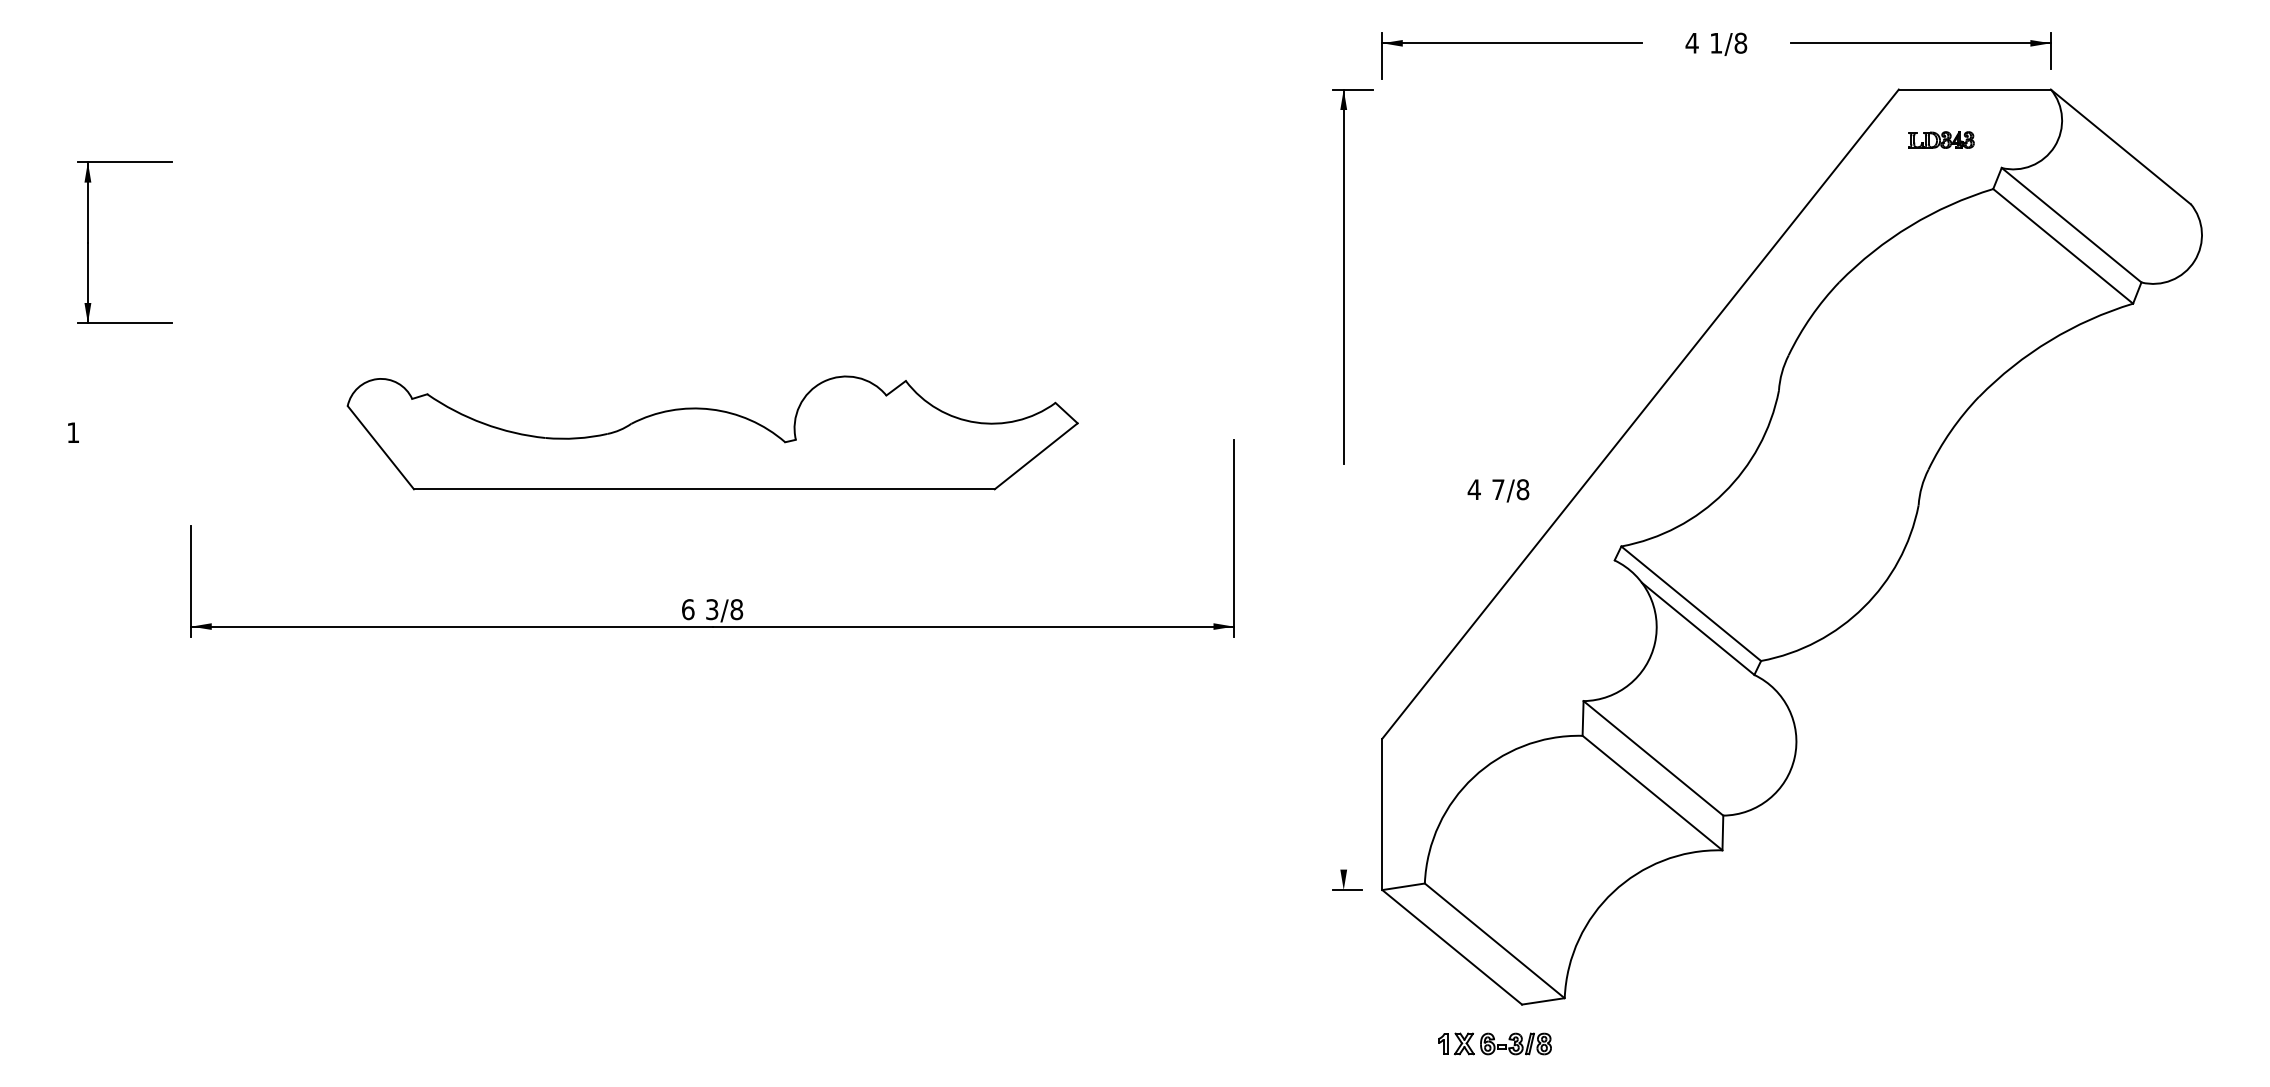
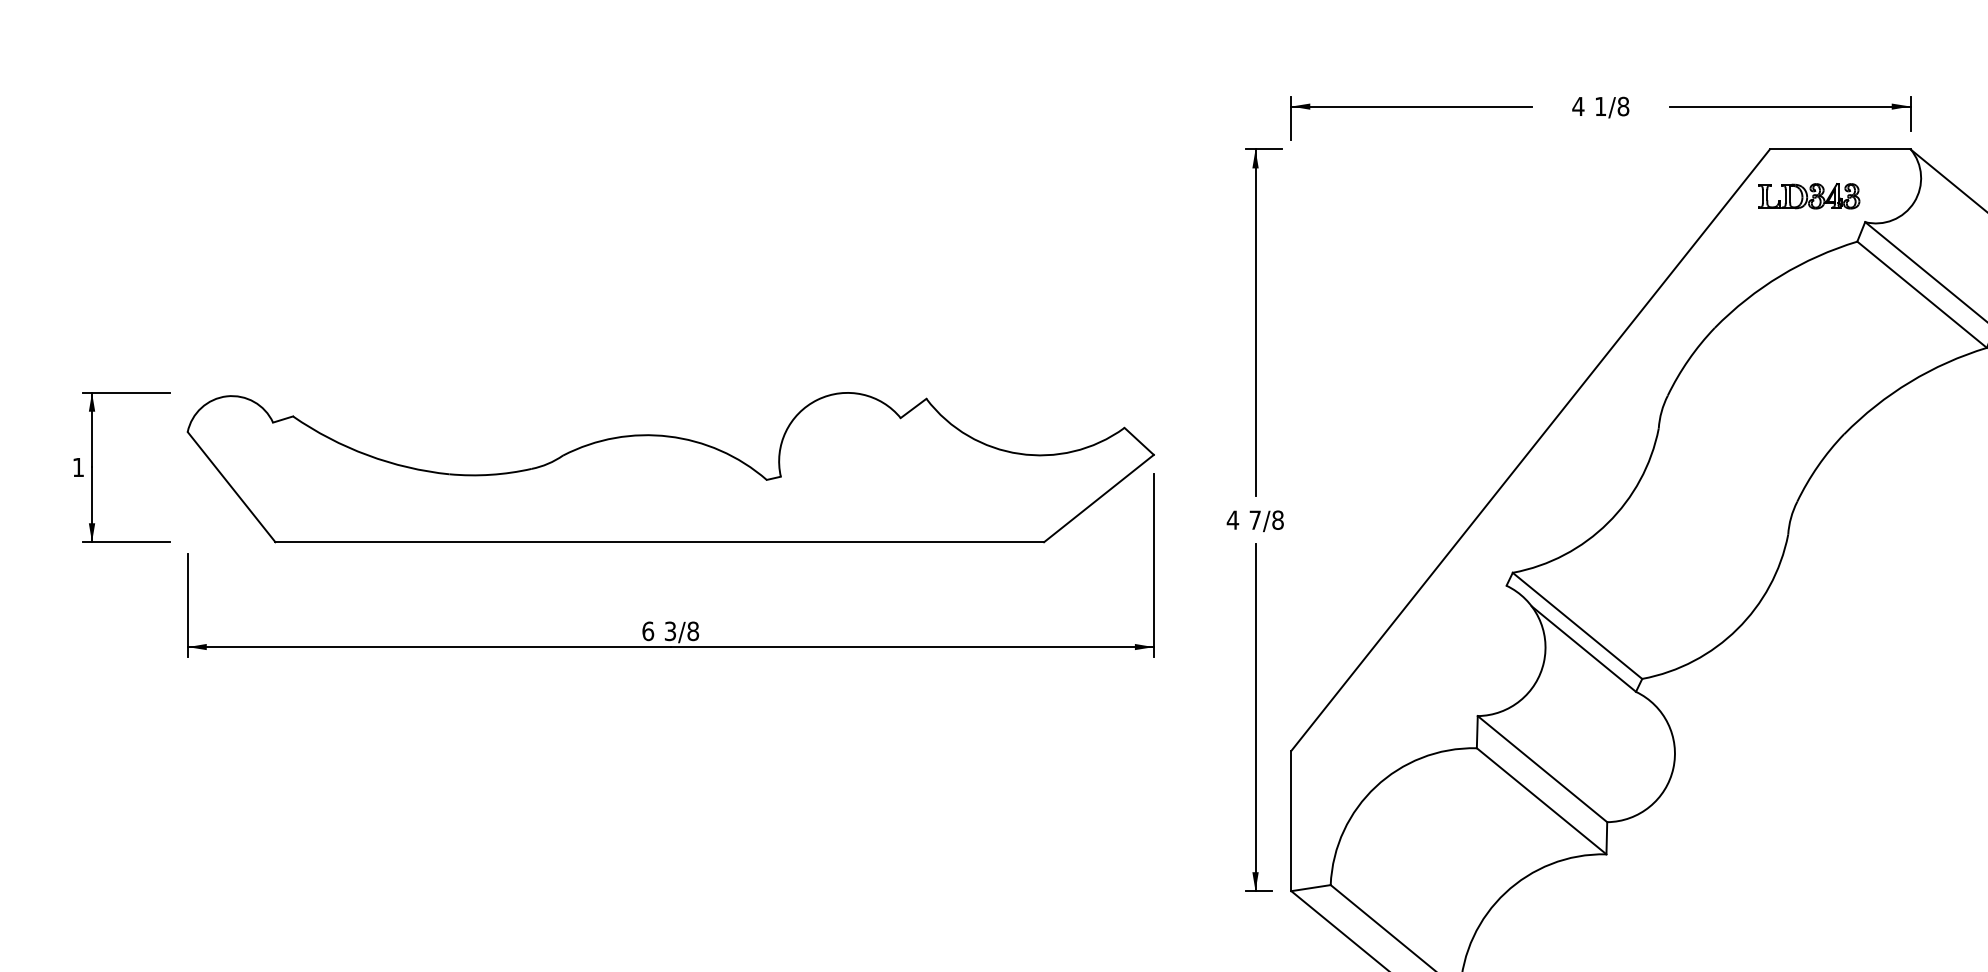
part: (1941, 139) -> (1809, 195), size x1.67
part: (88, 242) -> (92, 467), moved
part: (712, 432) -> (670, 467), size x1.43
text: (1498, 490) -> (1255, 520), moved
line: (1343, 702) -> (1255, 717), added

